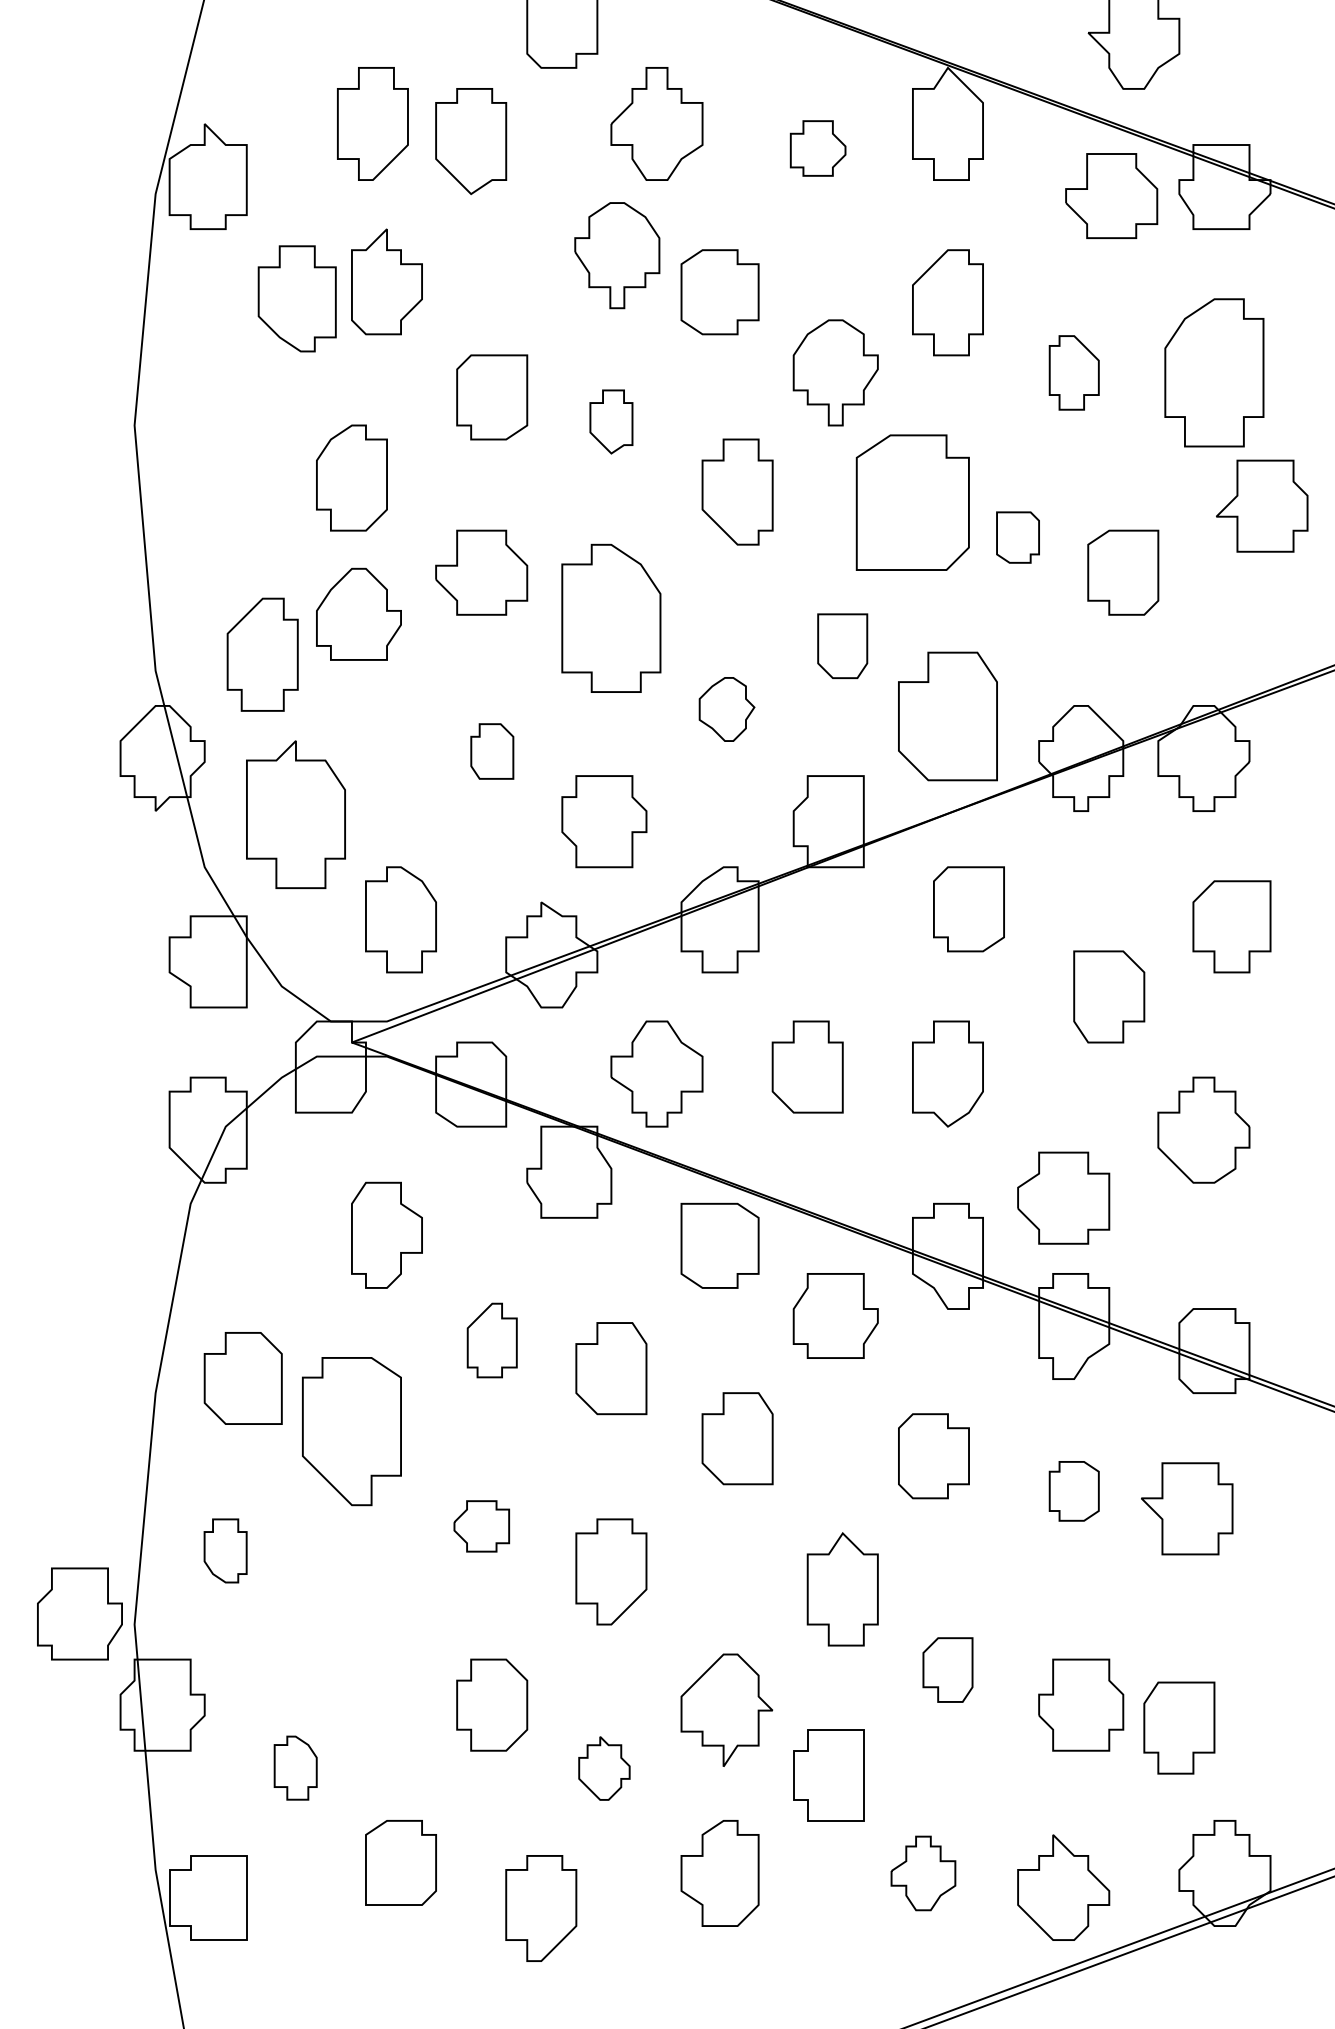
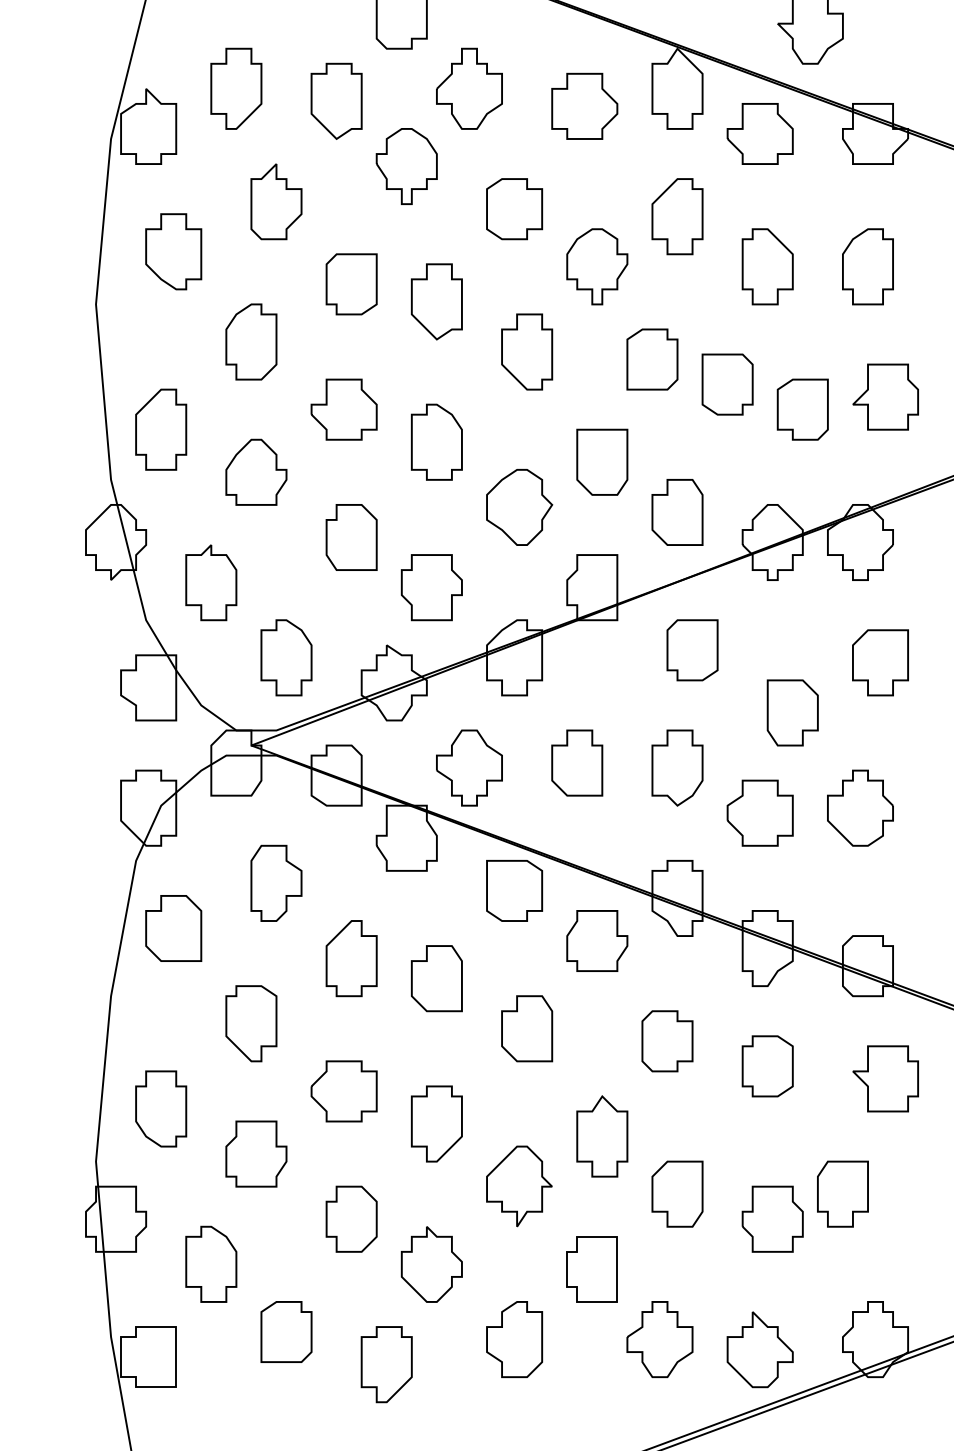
part: (372, 123) -> (236, 88), moved
part: (817, 148) -> (584, 106), size x1.67
part: (1111, 195) -> (760, 133), moved
part: (617, 255) -> (406, 166), moved
part: (296, 298) -> (173, 251), moved
part: (1074, 372) -> (767, 266), size x1.43
part: (1214, 372) -> (868, 266), size x0.71
part: (611, 421) -> (436, 301), size x1.67
part: (912, 502) -> (652, 359), size x0.62
part: (1262, 505) -> (885, 396), moved
part: (1017, 537) -> (727, 384), size x1.67
part: (358, 613) -> (256, 471), moved
part: (611, 617) -> (436, 441), size x0.71
part: (842, 645) -> (602, 461), size x1.43
part: (262, 654) -> (161, 429), moved
part: (726, 709) -> (519, 507), size x1.67
part: (947, 716) -> (677, 512), size x0.71
part: (492, 751) -> (351, 537), size x1.67
part: (295, 814) -> (211, 582), size x0.71
part: (1063, 1197) -> (760, 812), moved
part: (492, 1340) -> (351, 958), size x1.43
part: (242, 1378) -> (173, 928), moved
part: (351, 1431) -> (251, 1023), size x0.71
part: (1074, 1491) -> (767, 1066), size x1.43
part: (1187, 1508) -> (885, 1078), moved
part: (481, 1526) -> (344, 1091), size x1.67
part: (225, 1550) -> (161, 1108), size x1.67
part: (79, 1613) -> (256, 1153), moved
part: (947, 1669) -> (677, 1193), size x1.43
part: (726, 1709) -> (519, 1185), moved
part: (1179, 1727) -> (843, 1193), moved
part: (295, 1767) -> (211, 1263), size x1.67
part: (604, 1768) -> (431, 1264), size x1.67
part: (923, 1873) -> (660, 1339), size x1.43

